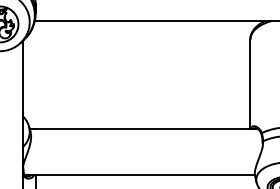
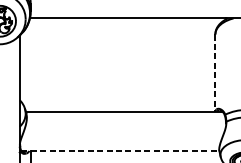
line: (250, 84) -> (215, 72), solid -> dashed
line: (140, 175) -> (120, 151), solid -> dashed

